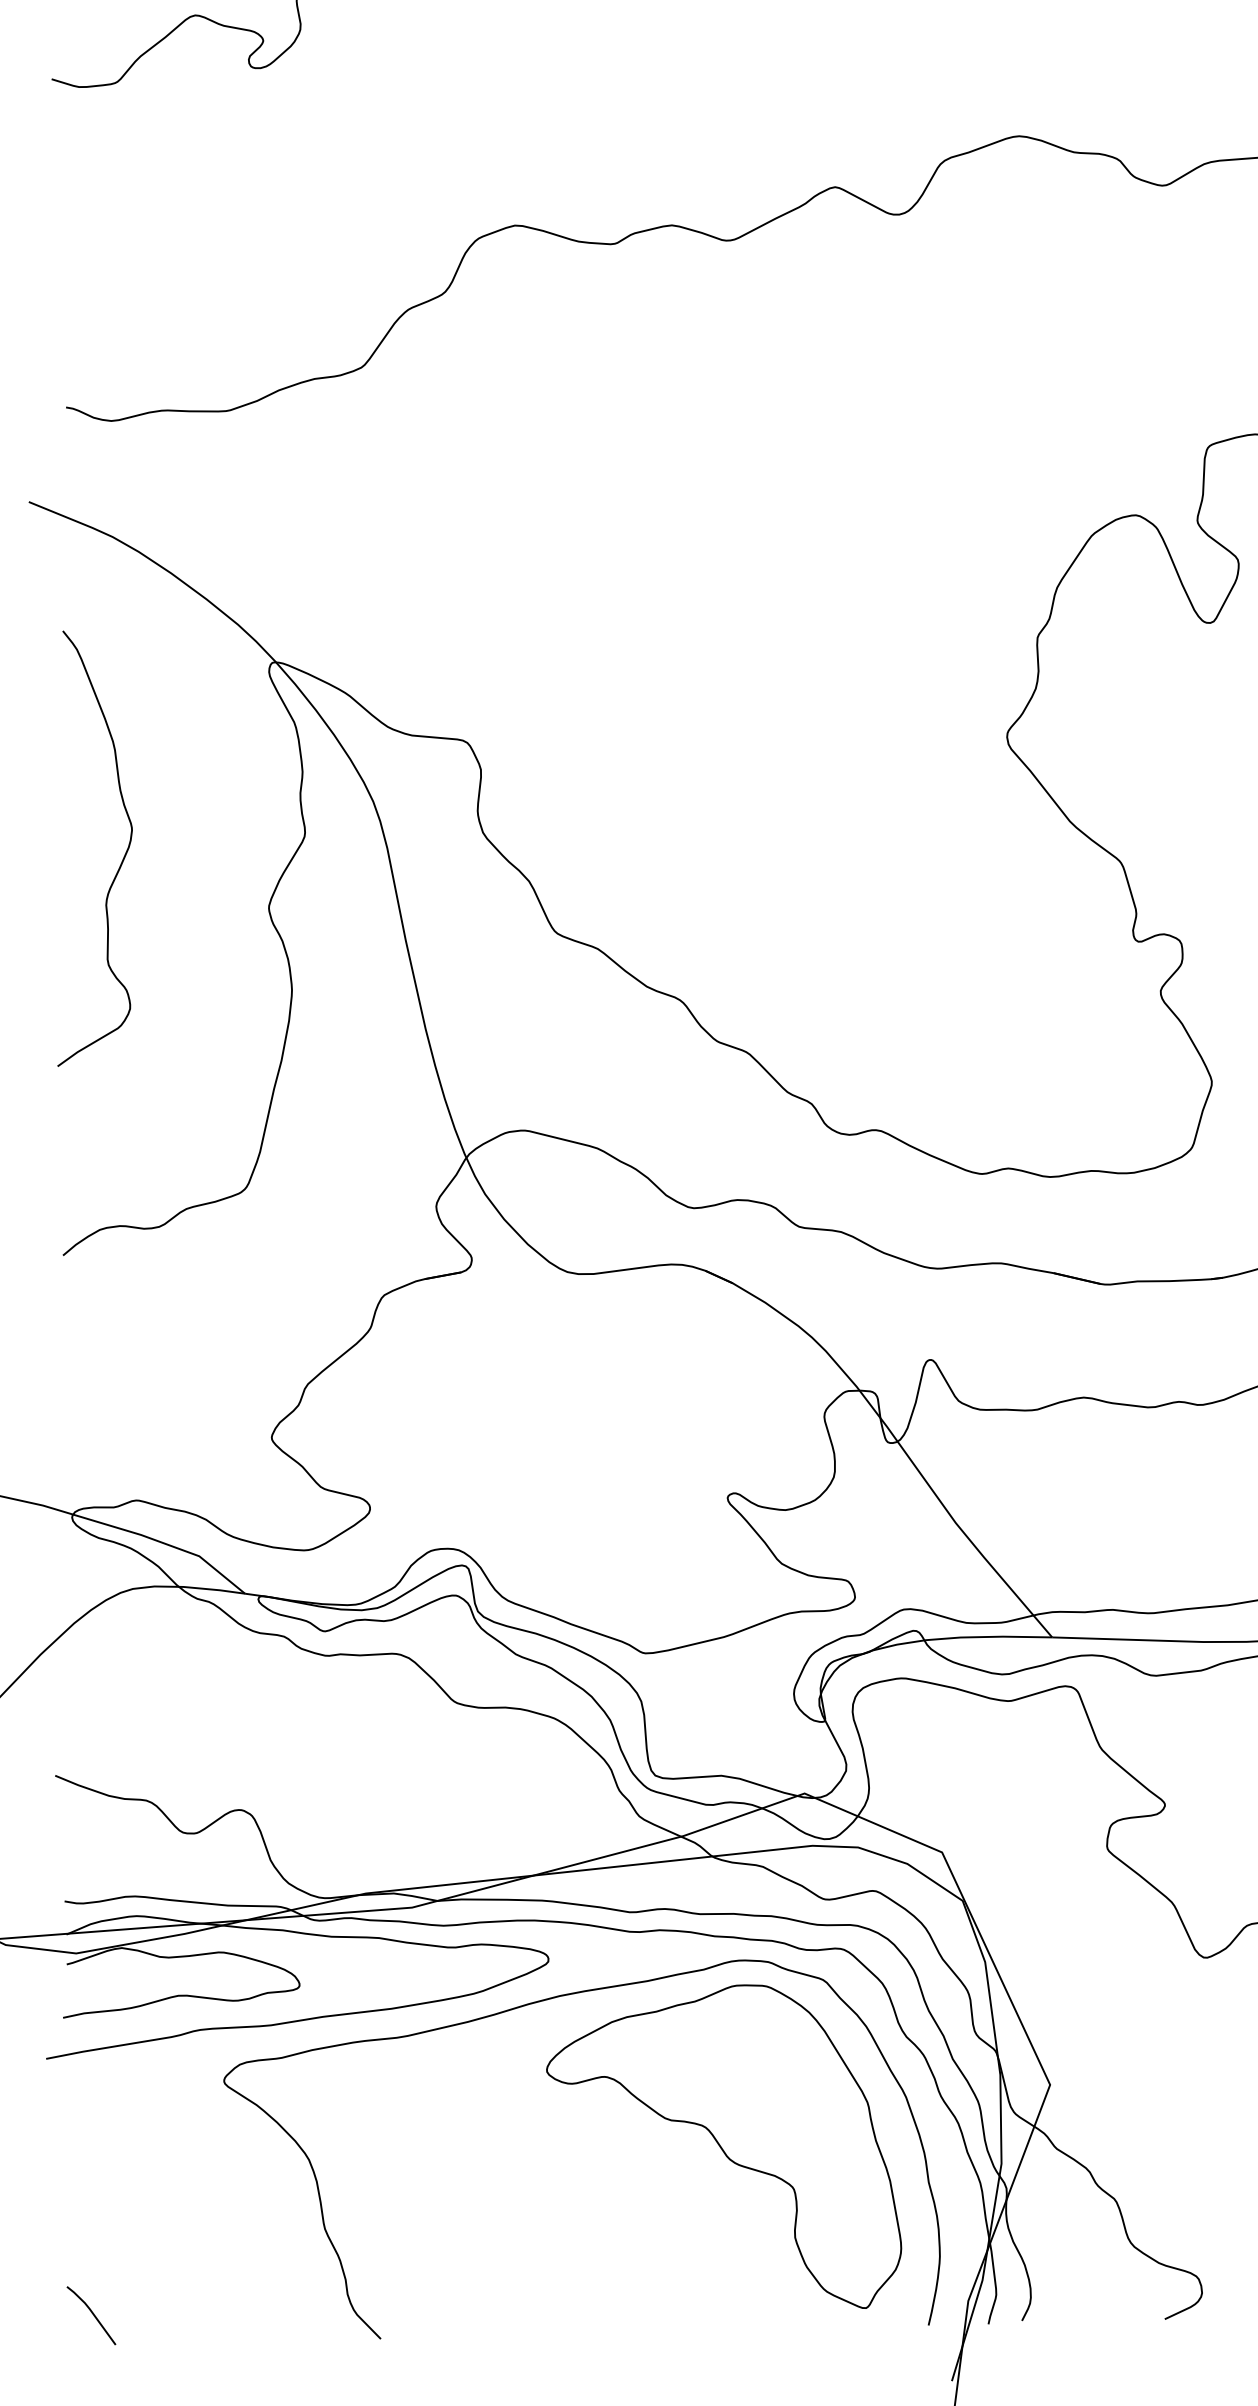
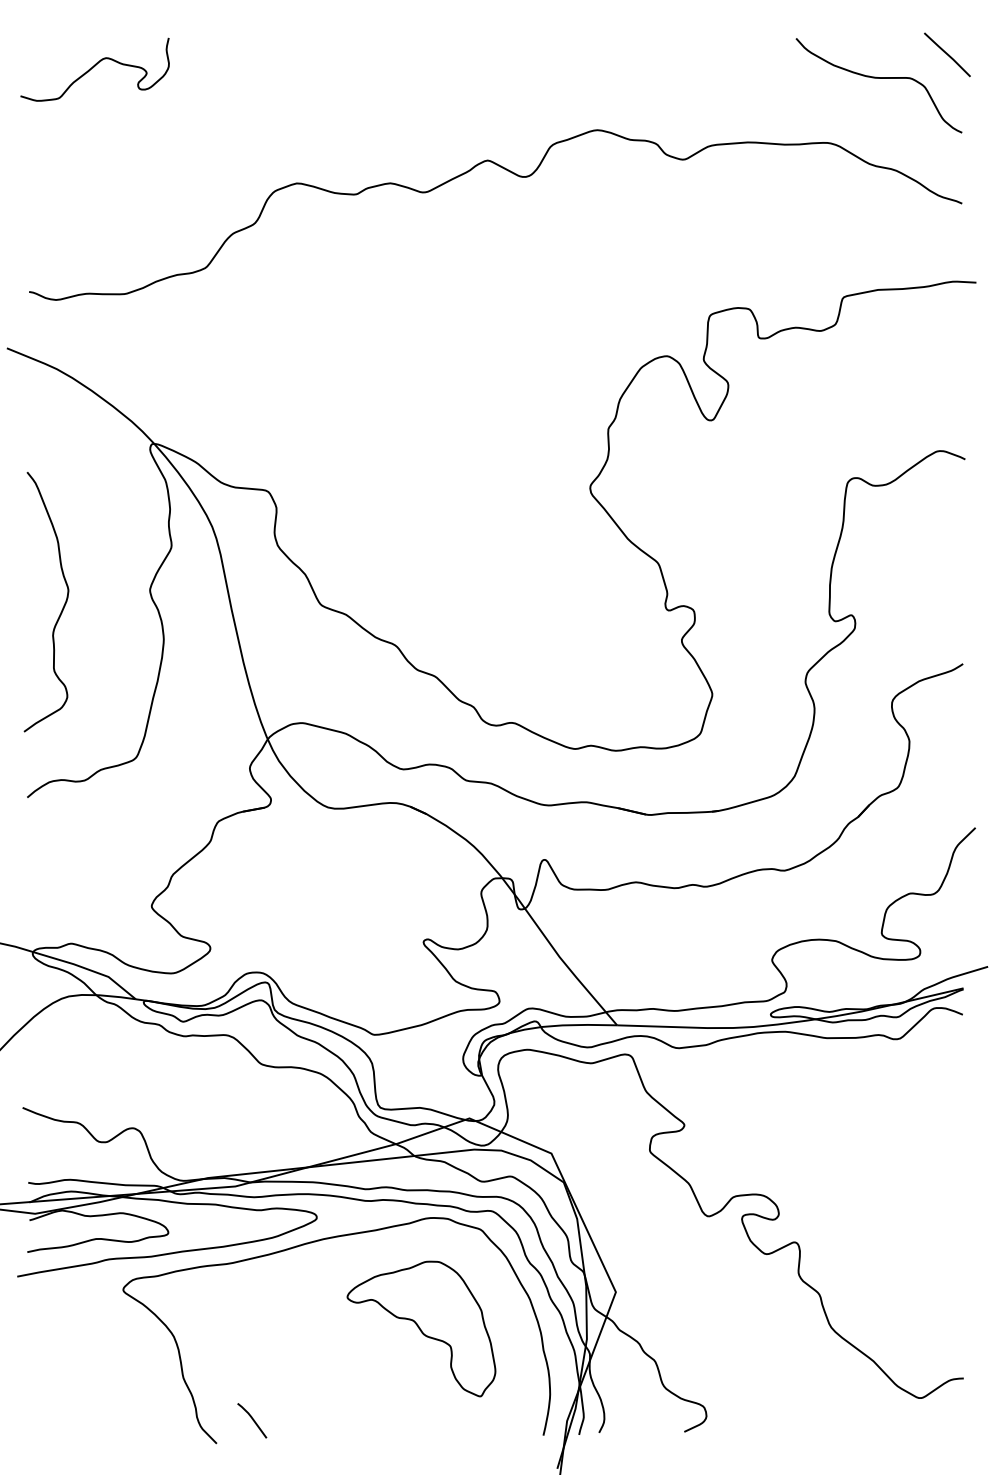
curve: (122, 857) -> (62, 607), moved
part: (724, 2145) -> (421, 1328), size x0.7
line: (91, 2315) -> (252, 1420), moved

